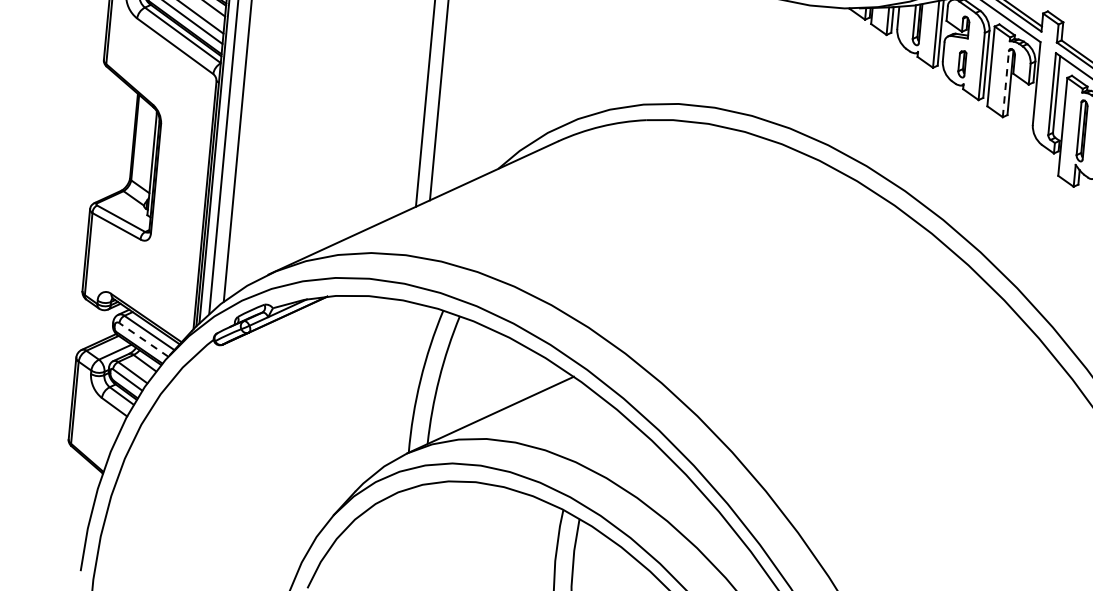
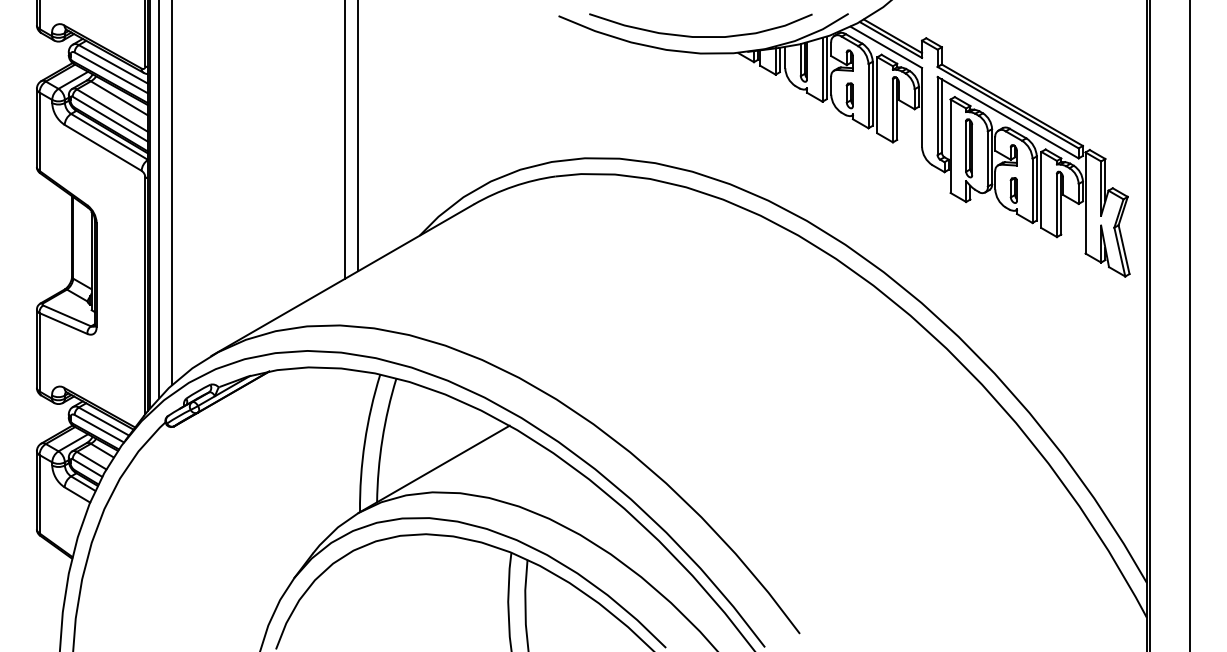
line: (1005, 83) -> (892, 110), dashed -> solid
line: (143, 339) -> (98, 428), dashed -> solid

